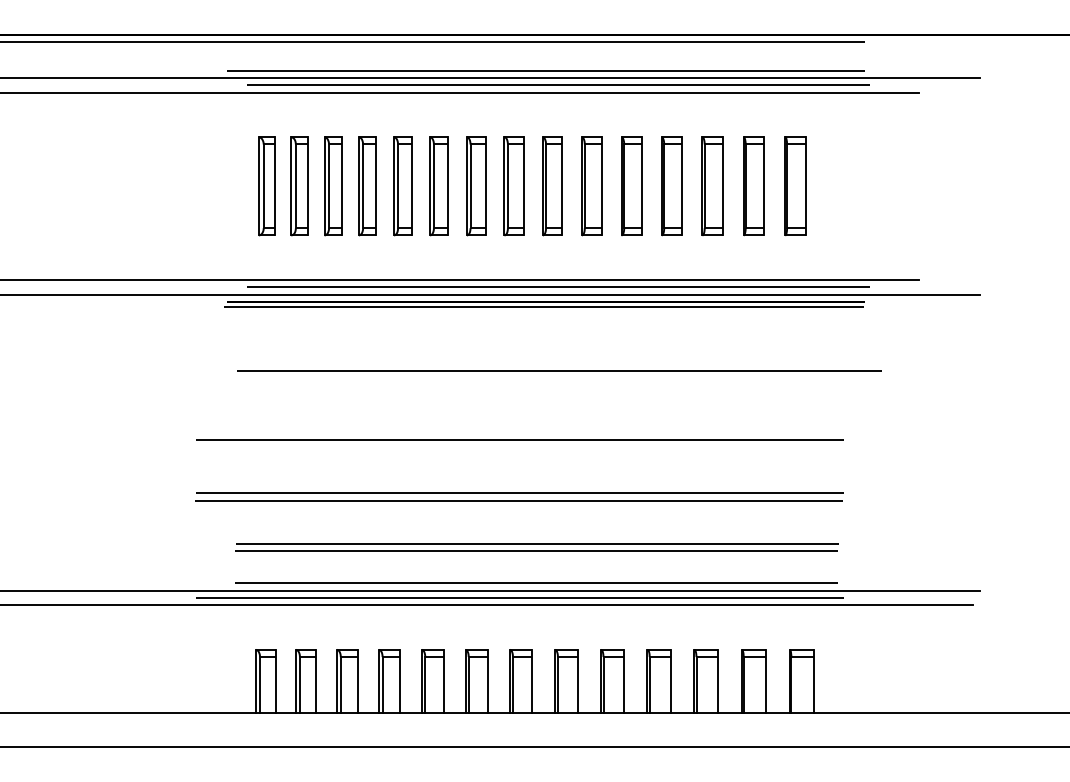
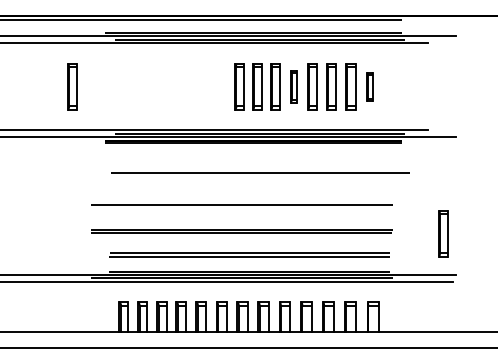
part: (155, 185) -> (72, 86), added
part: (372, 185) -> (173, 86), removed
part: (630, 185) -> (293, 86), size x0.7
part: (794, 185) -> (369, 86), size x0.6
part: (953, 501) -> (443, 233), added

